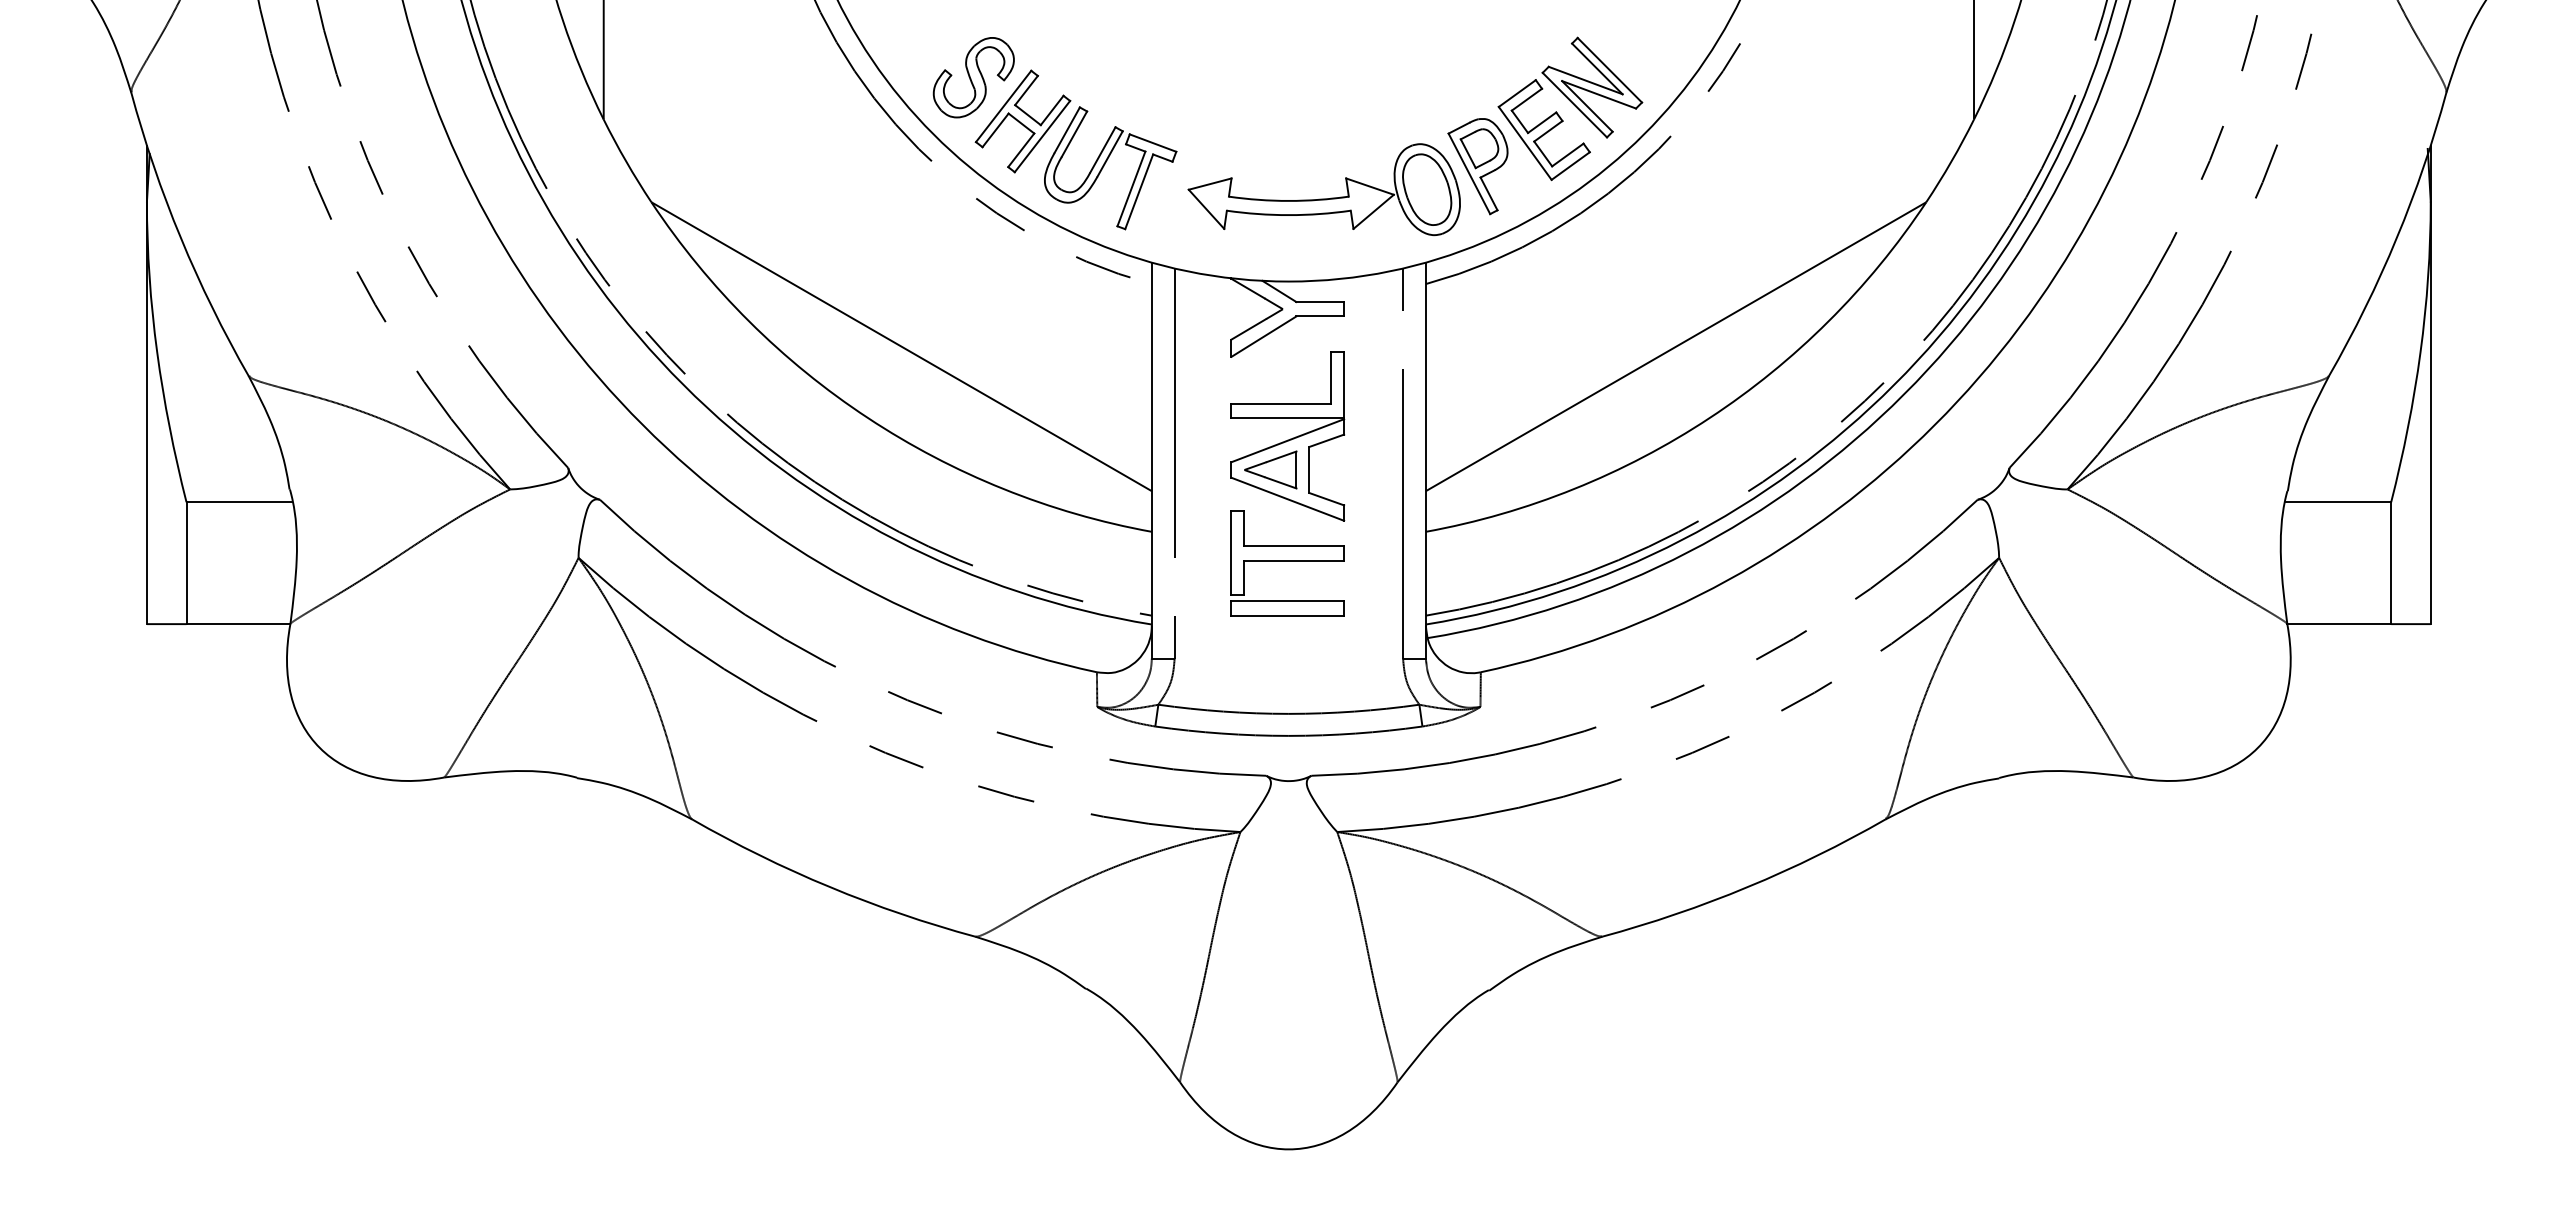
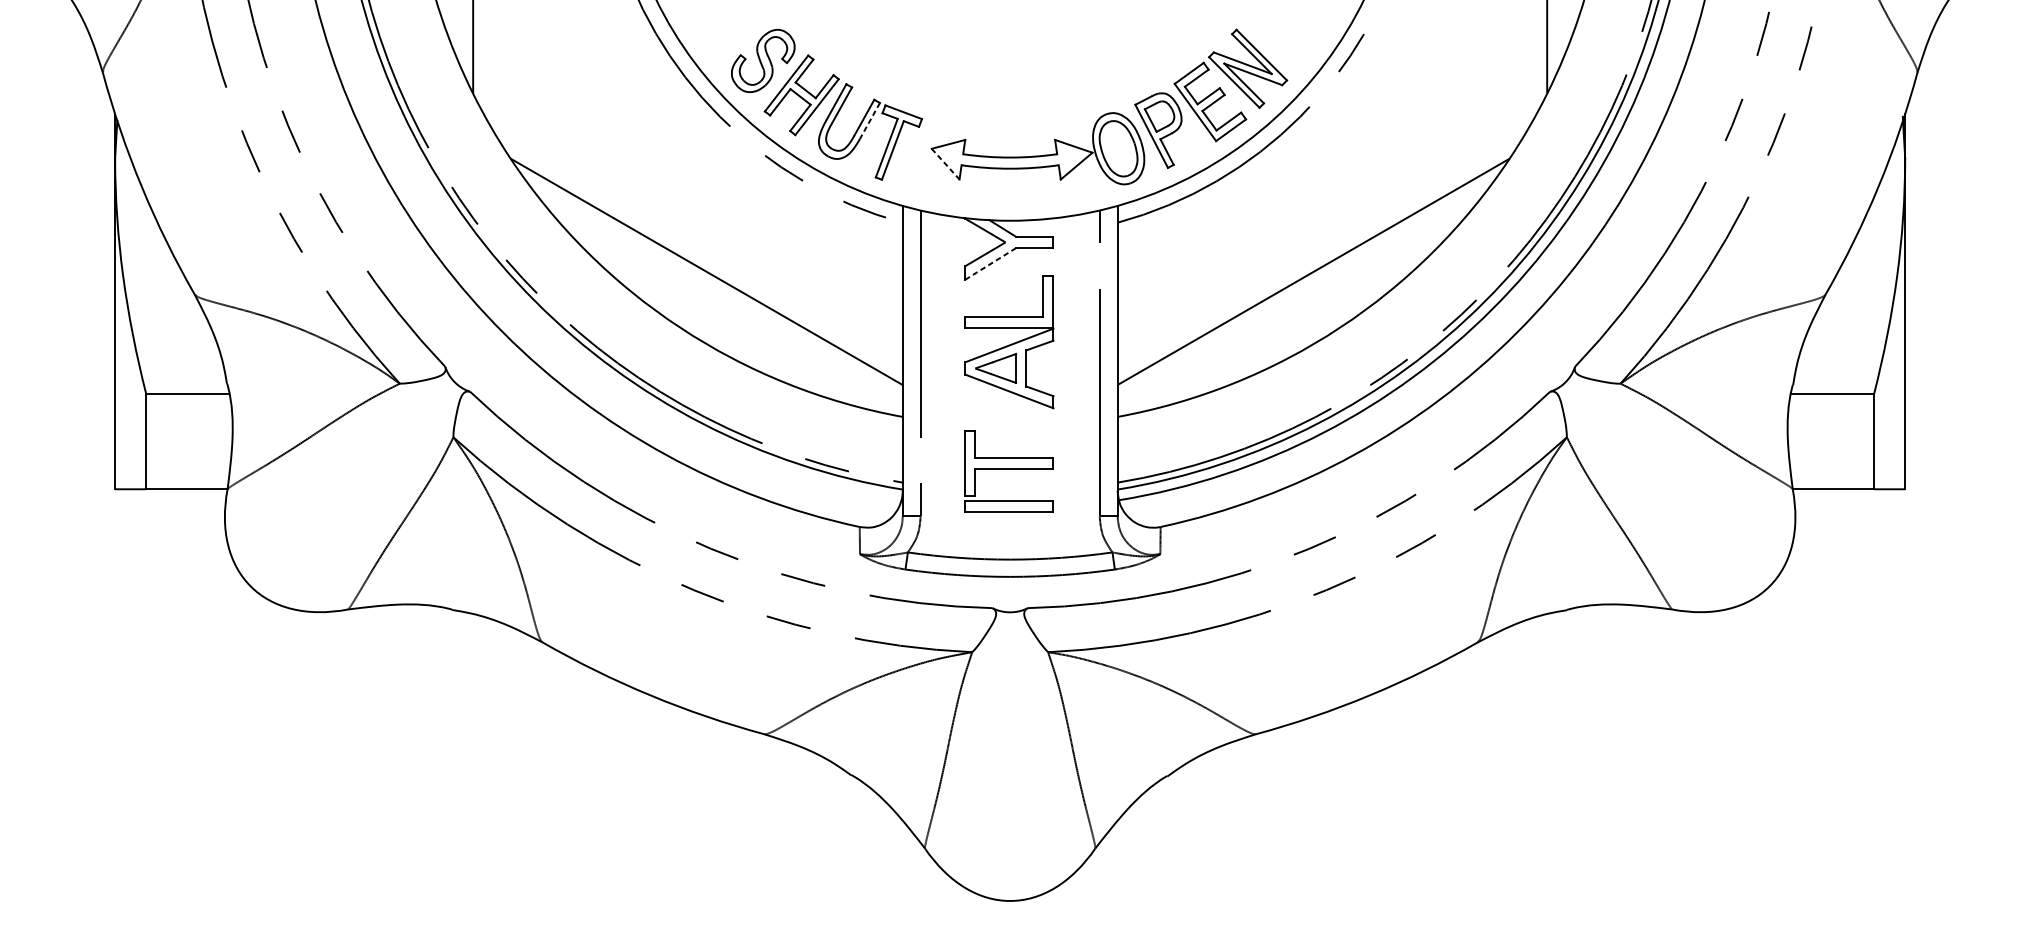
line: (1109, 154) -> (869, 121), solid -> dashed
line: (1206, 209) -> (945, 164), solid -> dashed
line: (1263, 336) -> (990, 263), solid -> dashed
part: (1287, 563) -> (1009, 471), moved

